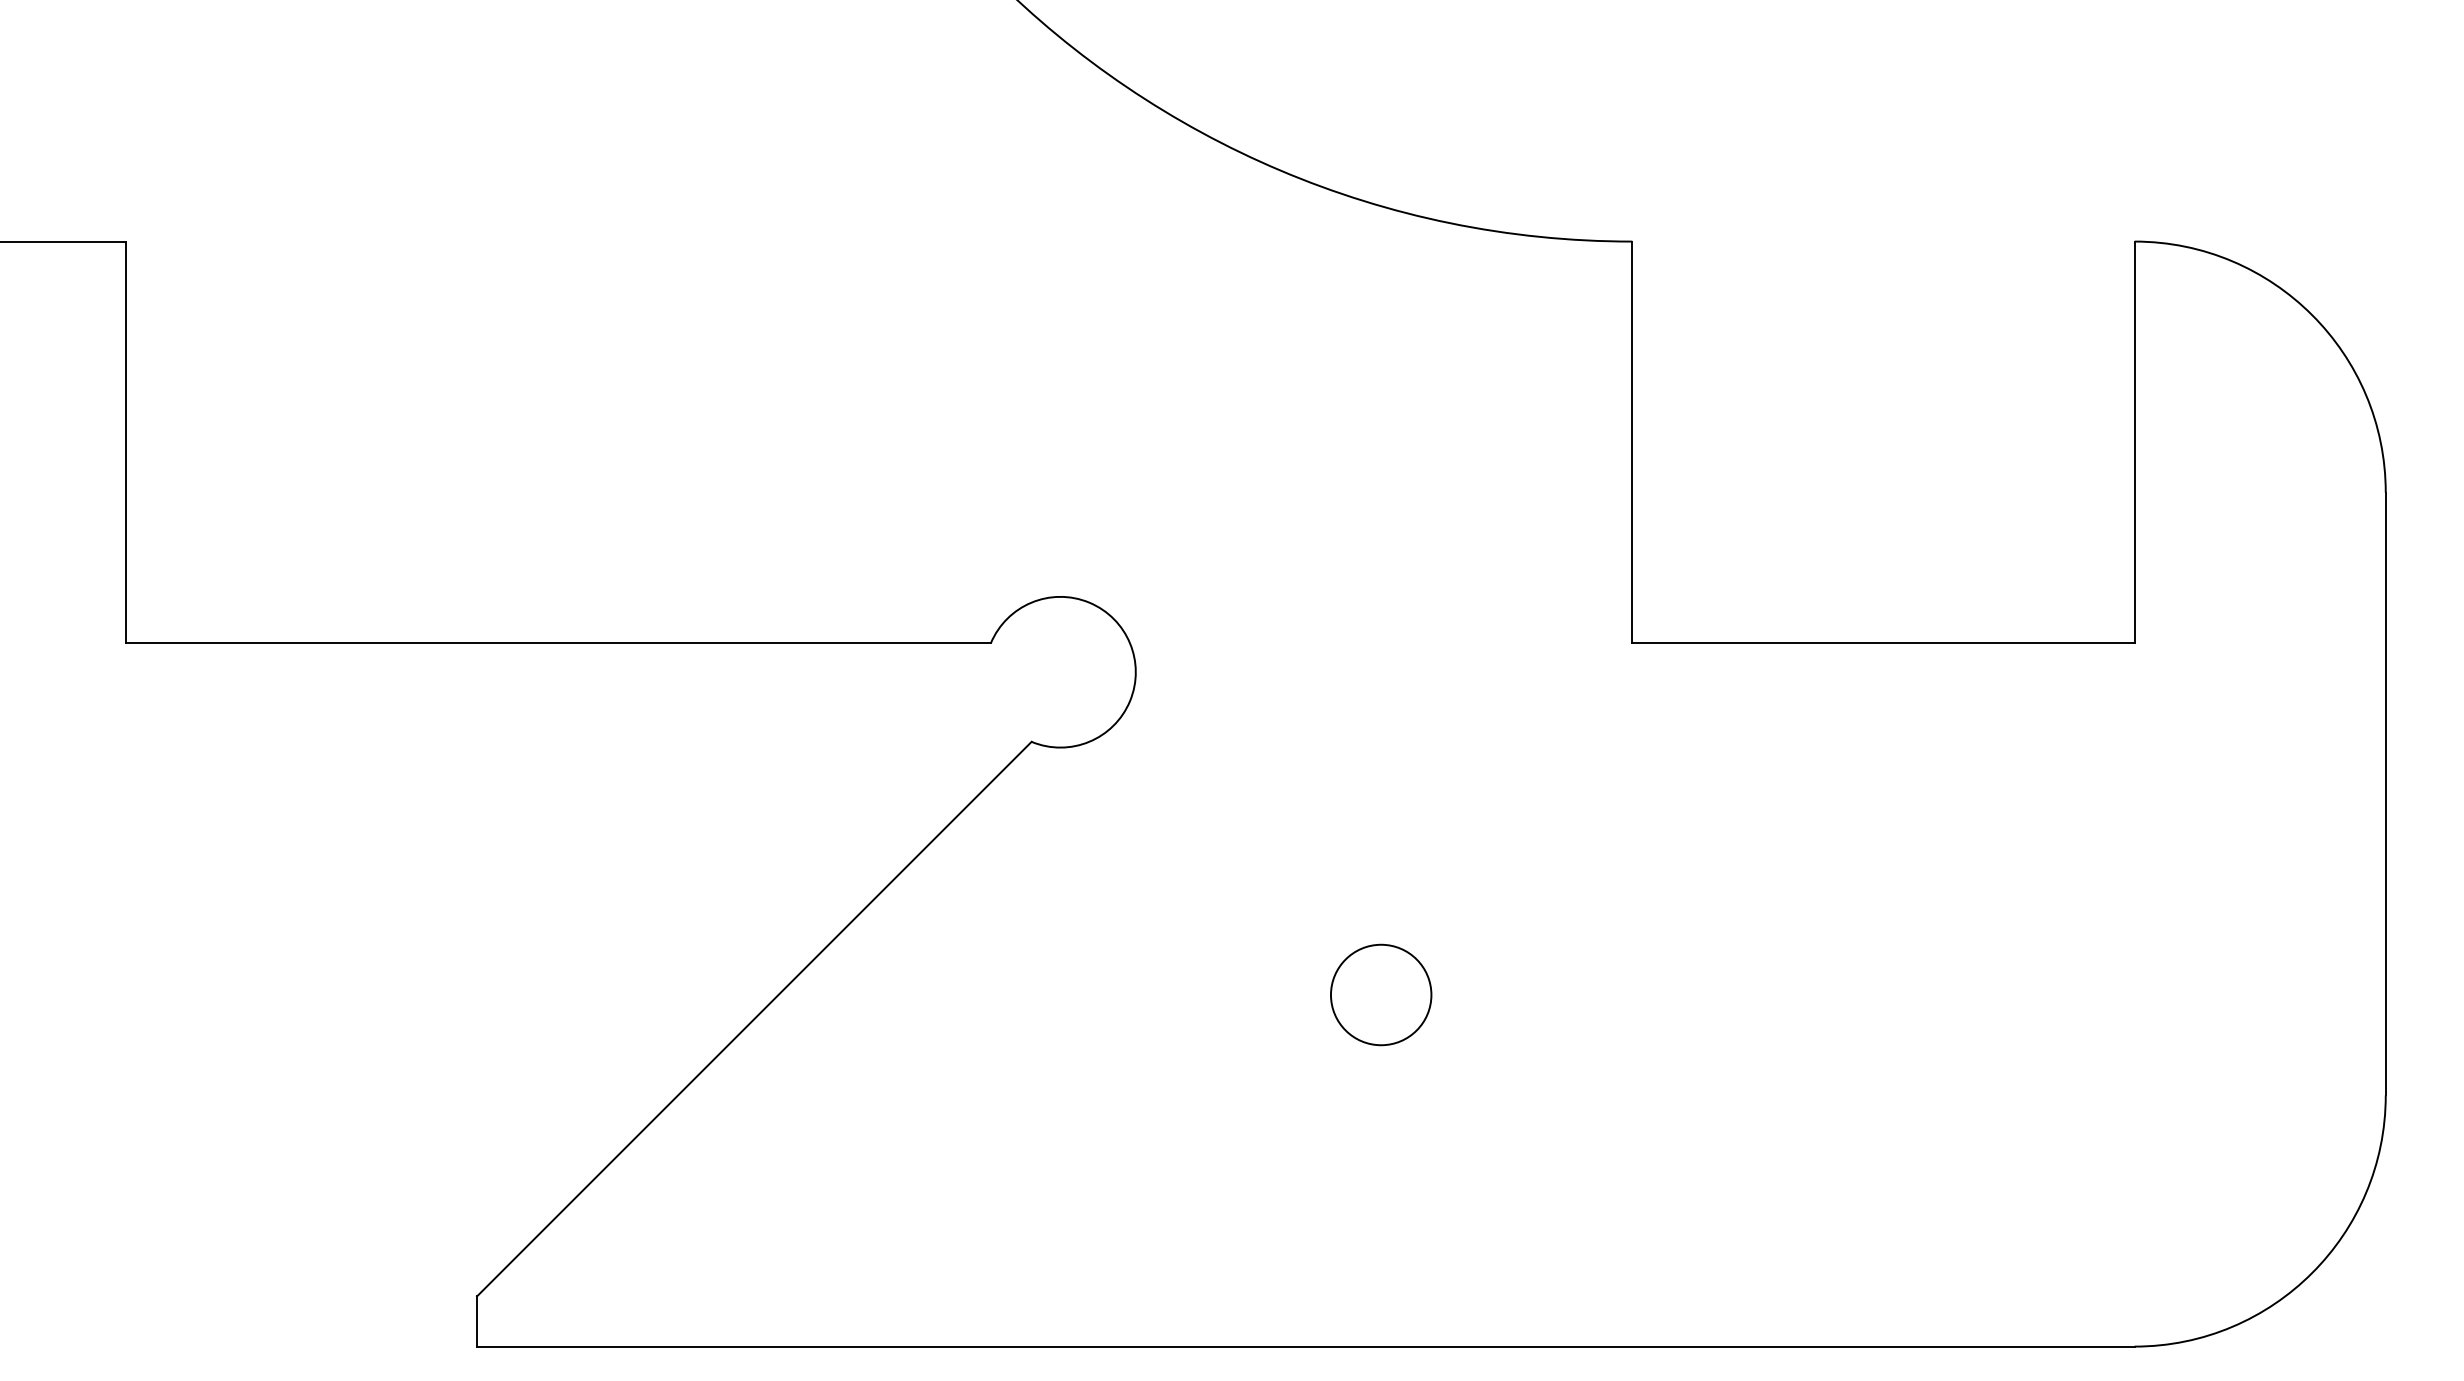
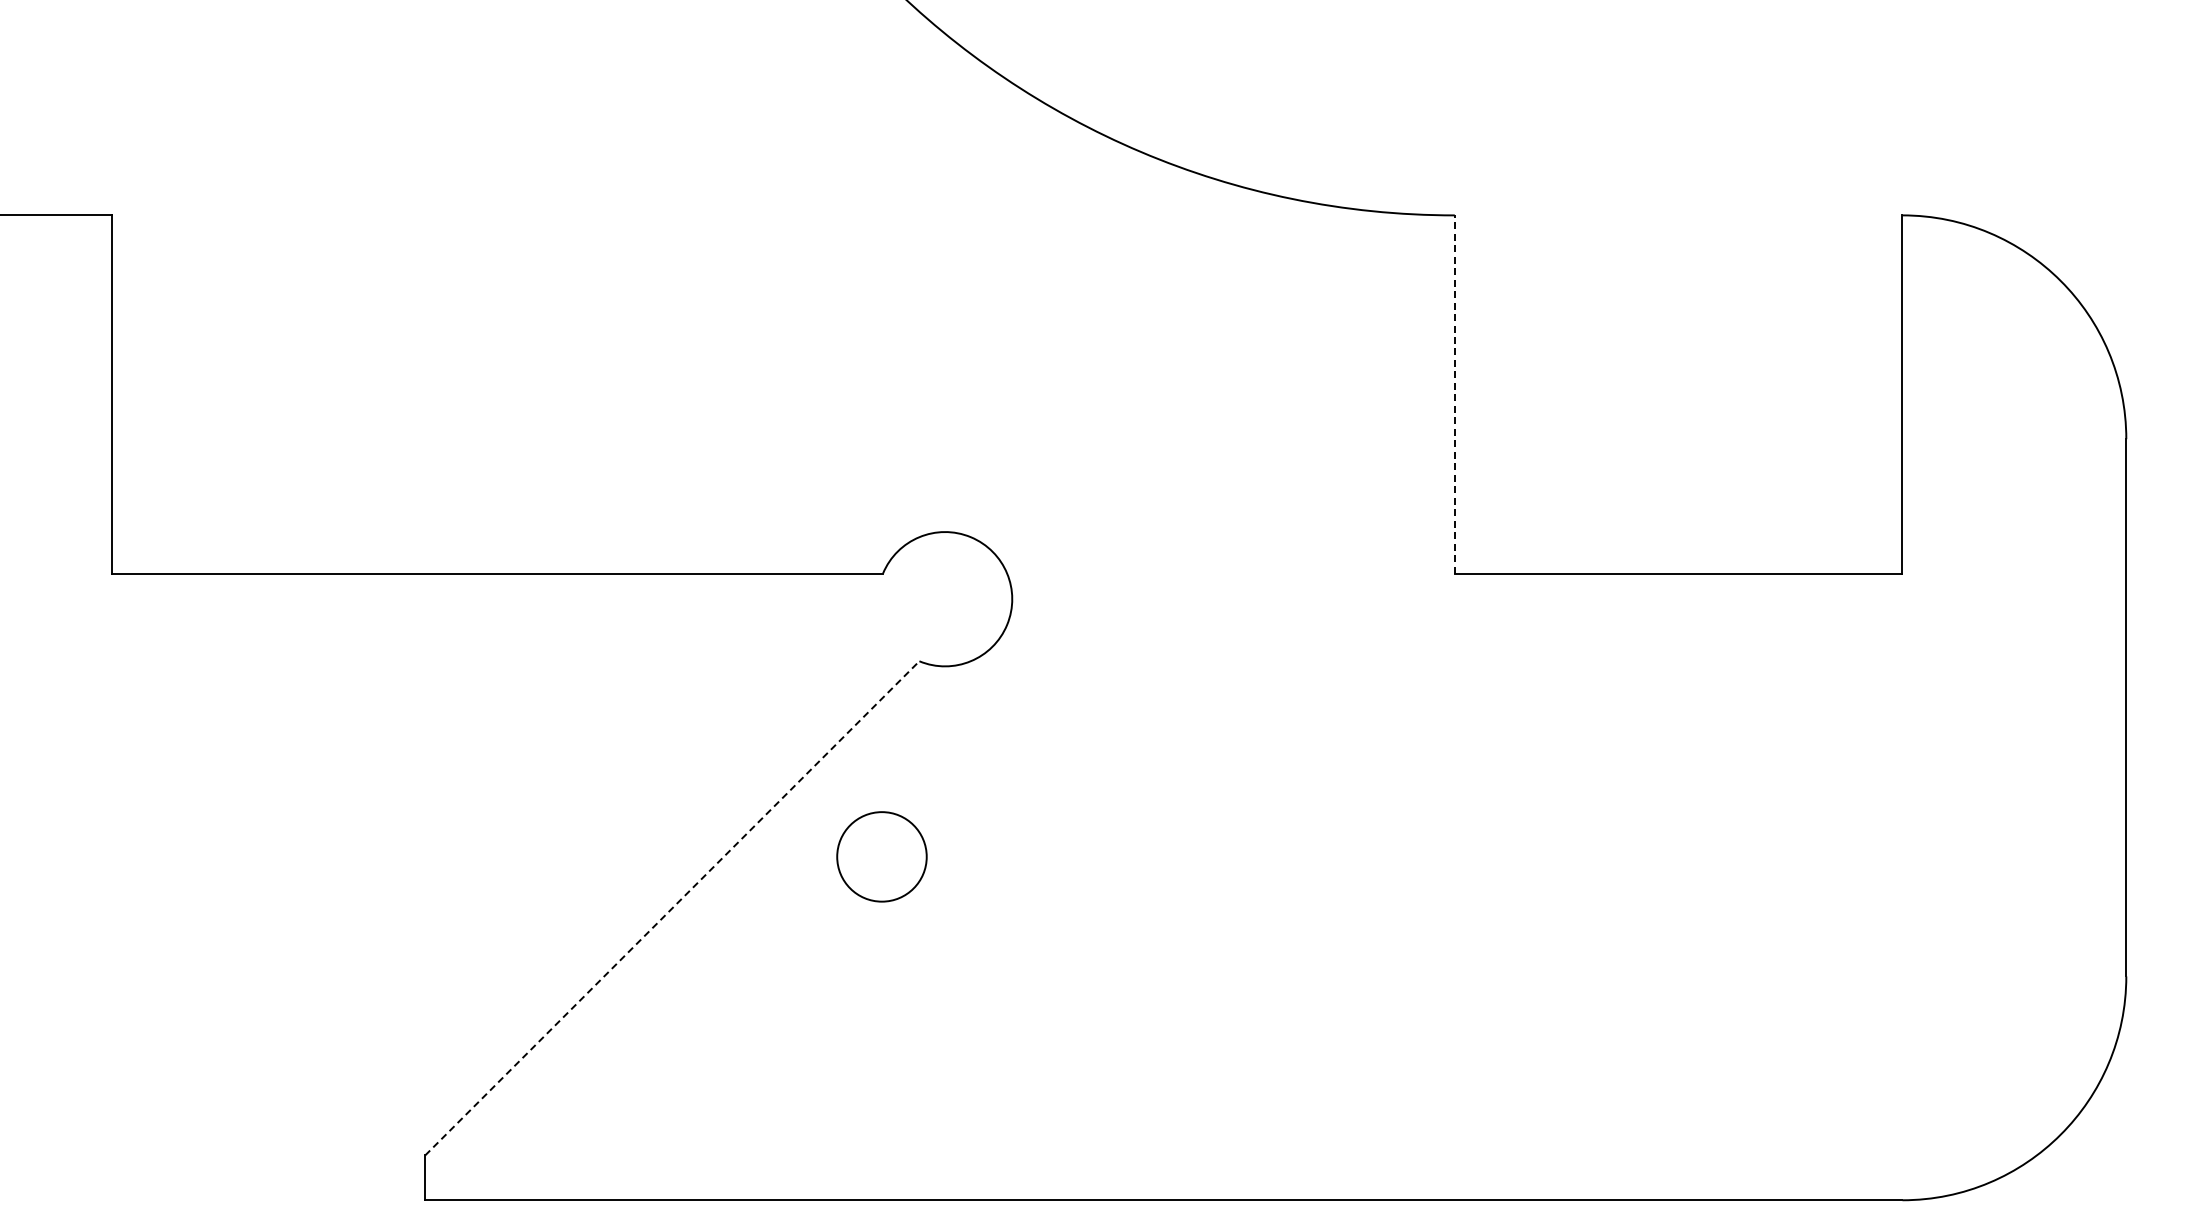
line: (1631, 441) -> (1454, 393), solid -> dashed
circle: (1380, 994) -> (881, 856), moved
line: (754, 1019) -> (672, 908), solid -> dashed

